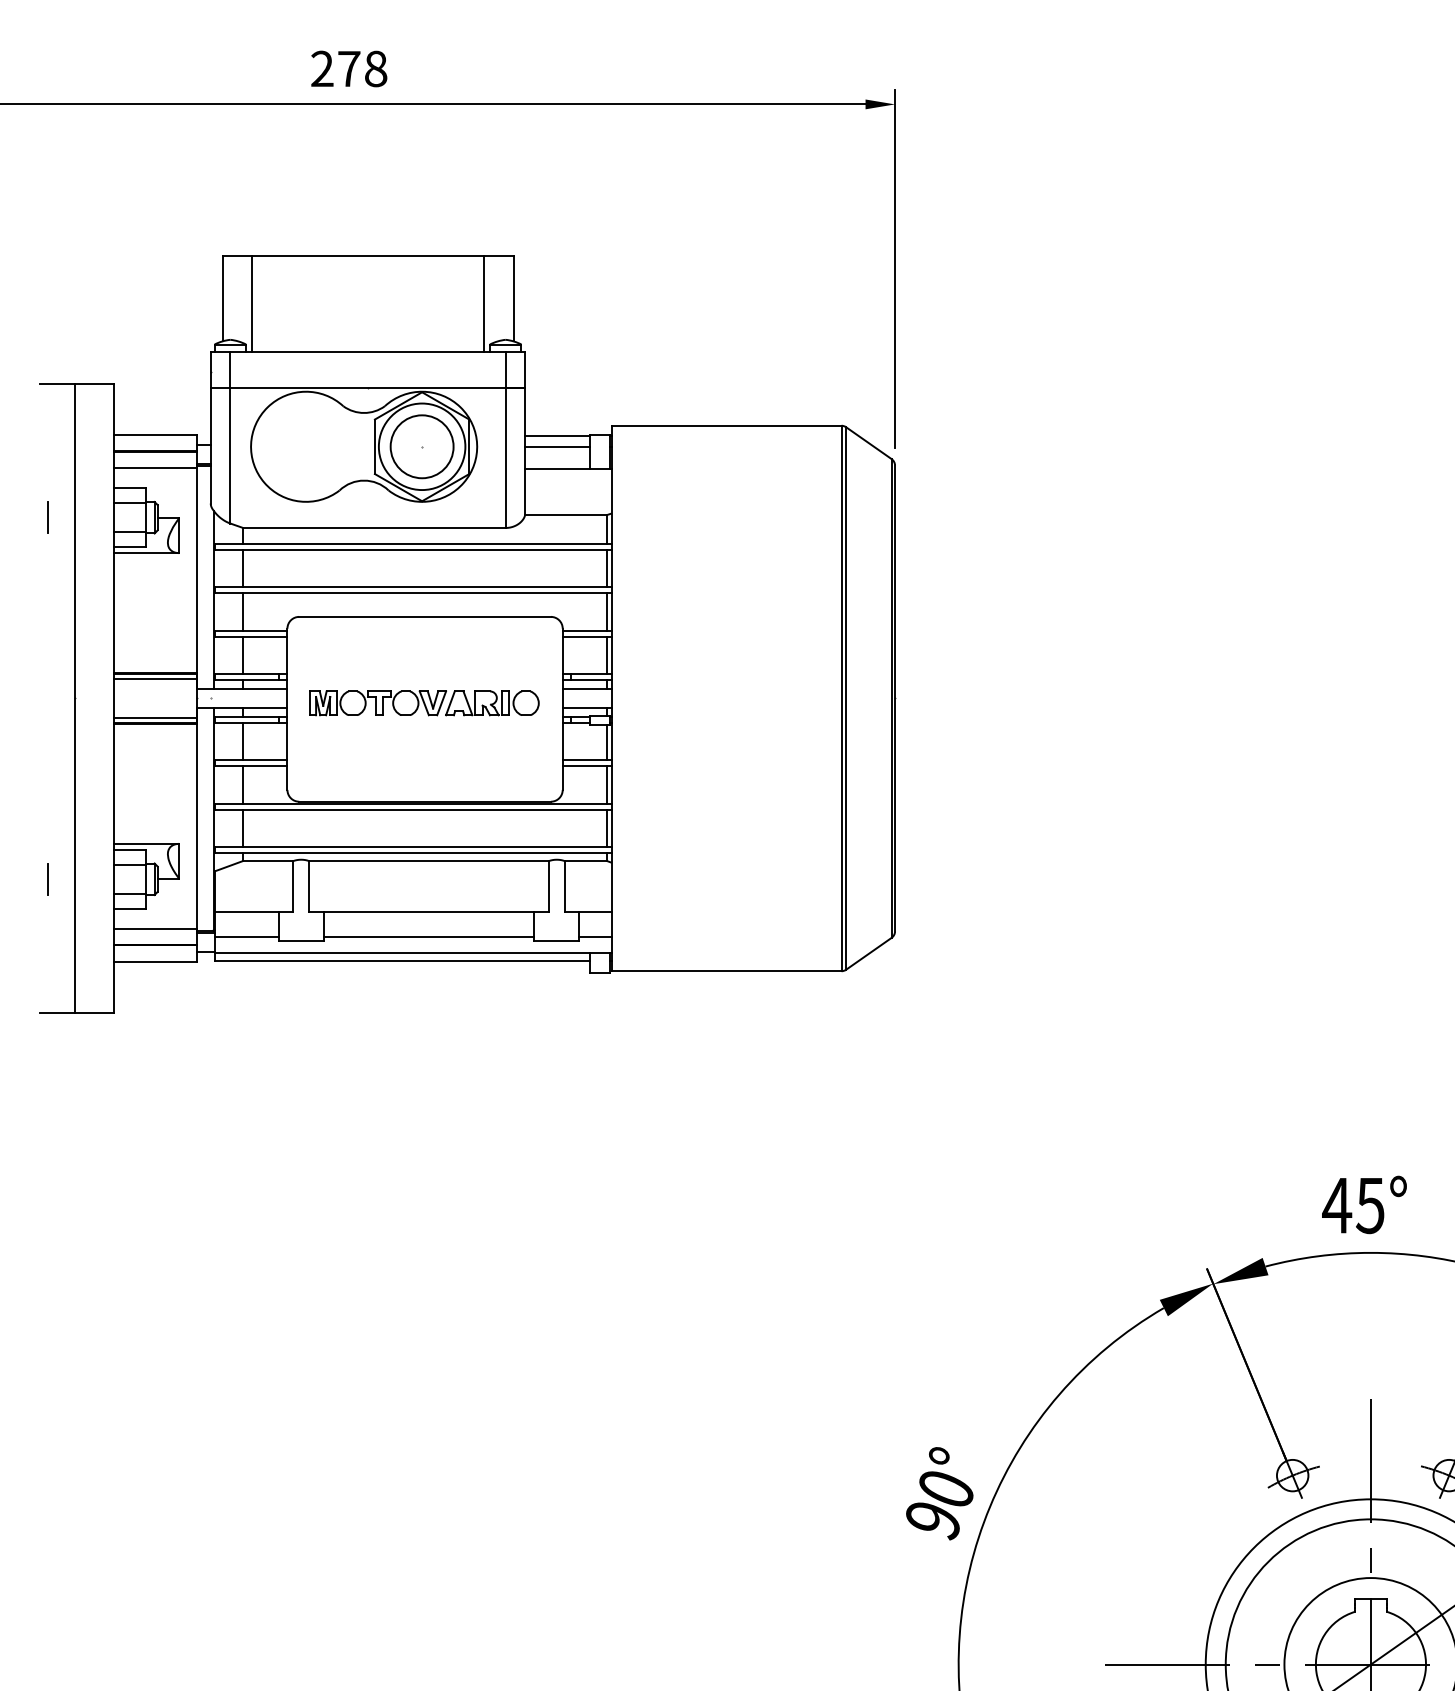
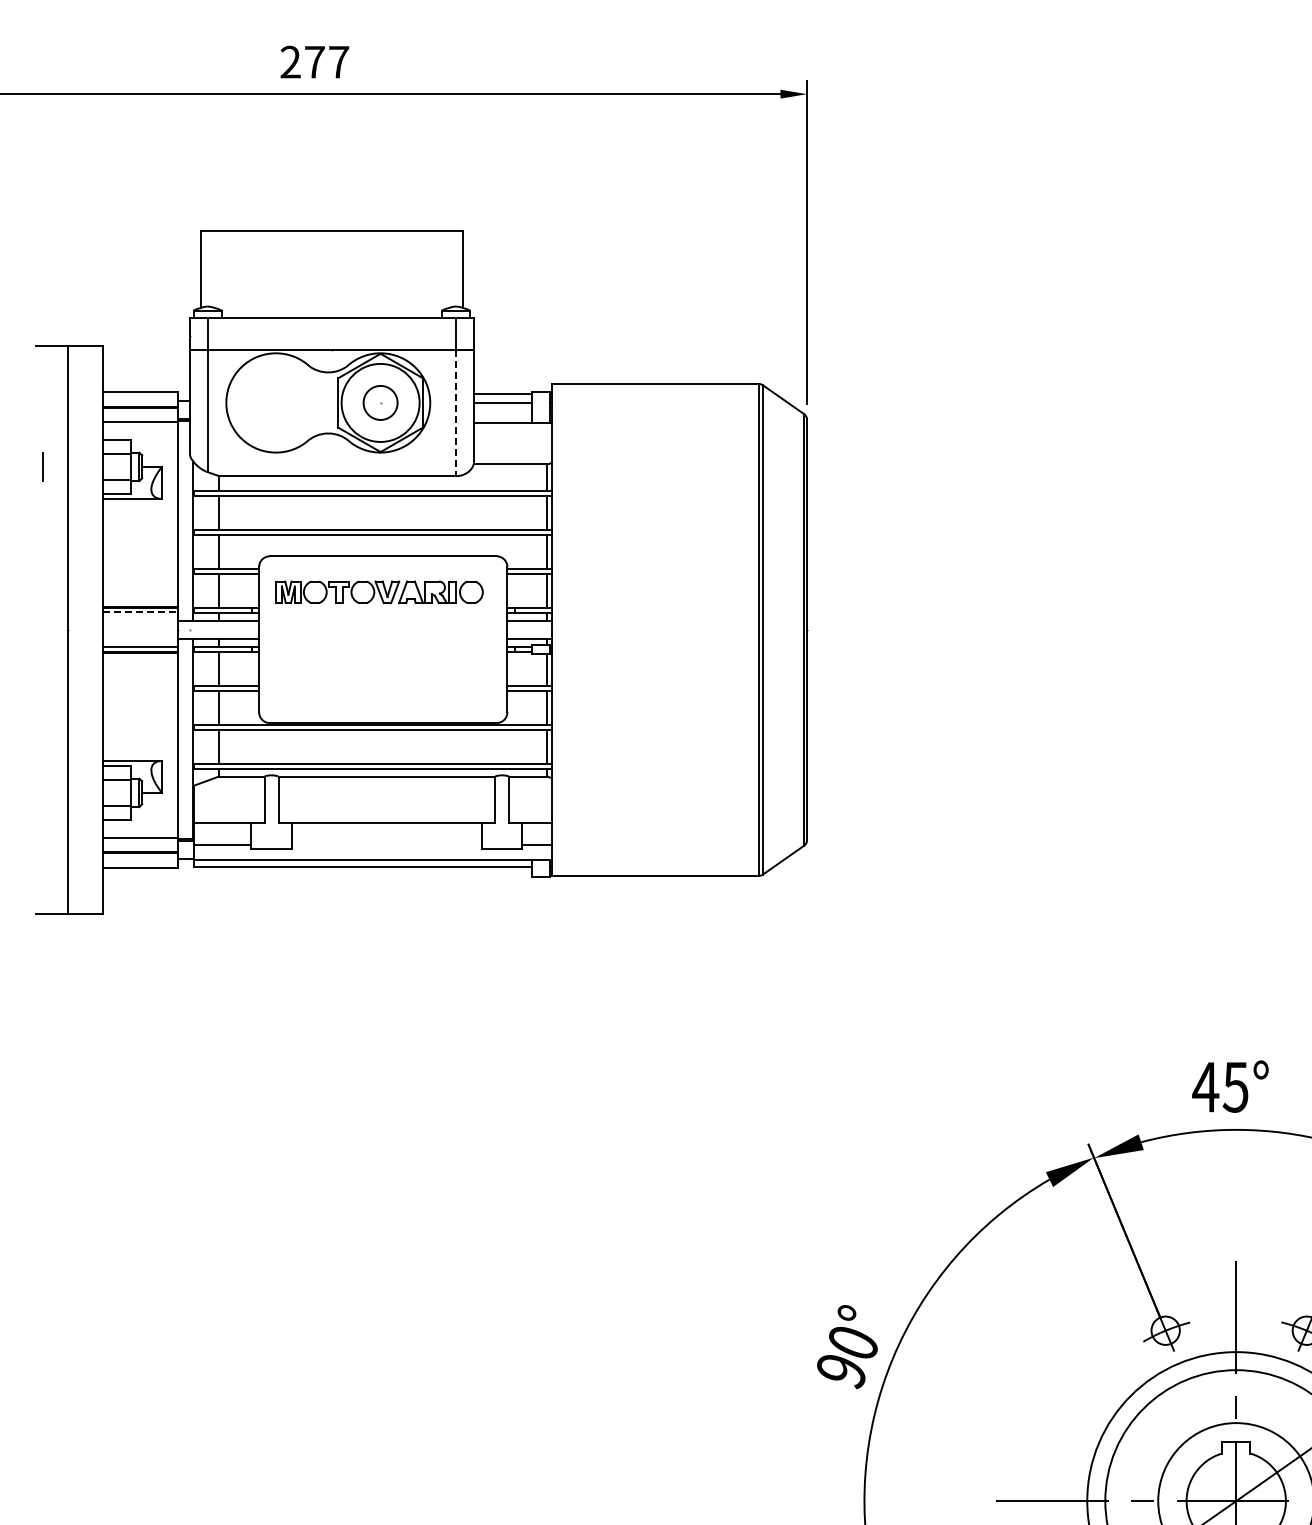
text: (376, 68) -> (339, 61), 278 -> 277
line: (252, 303) -> (227, 273), removed
line: (484, 303) -> (436, 273), removed
circle: (421, 446) -> (380, 402), size x0.6
line: (505, 458) -> (455, 413), solid -> dashed
line: (155, 679) -> (140, 612), solid -> dashed
part: (424, 703) -> (379, 592), moved
line: (47, 878) -> (42, 792), removed
line: (428, 937) -> (386, 845), removed

